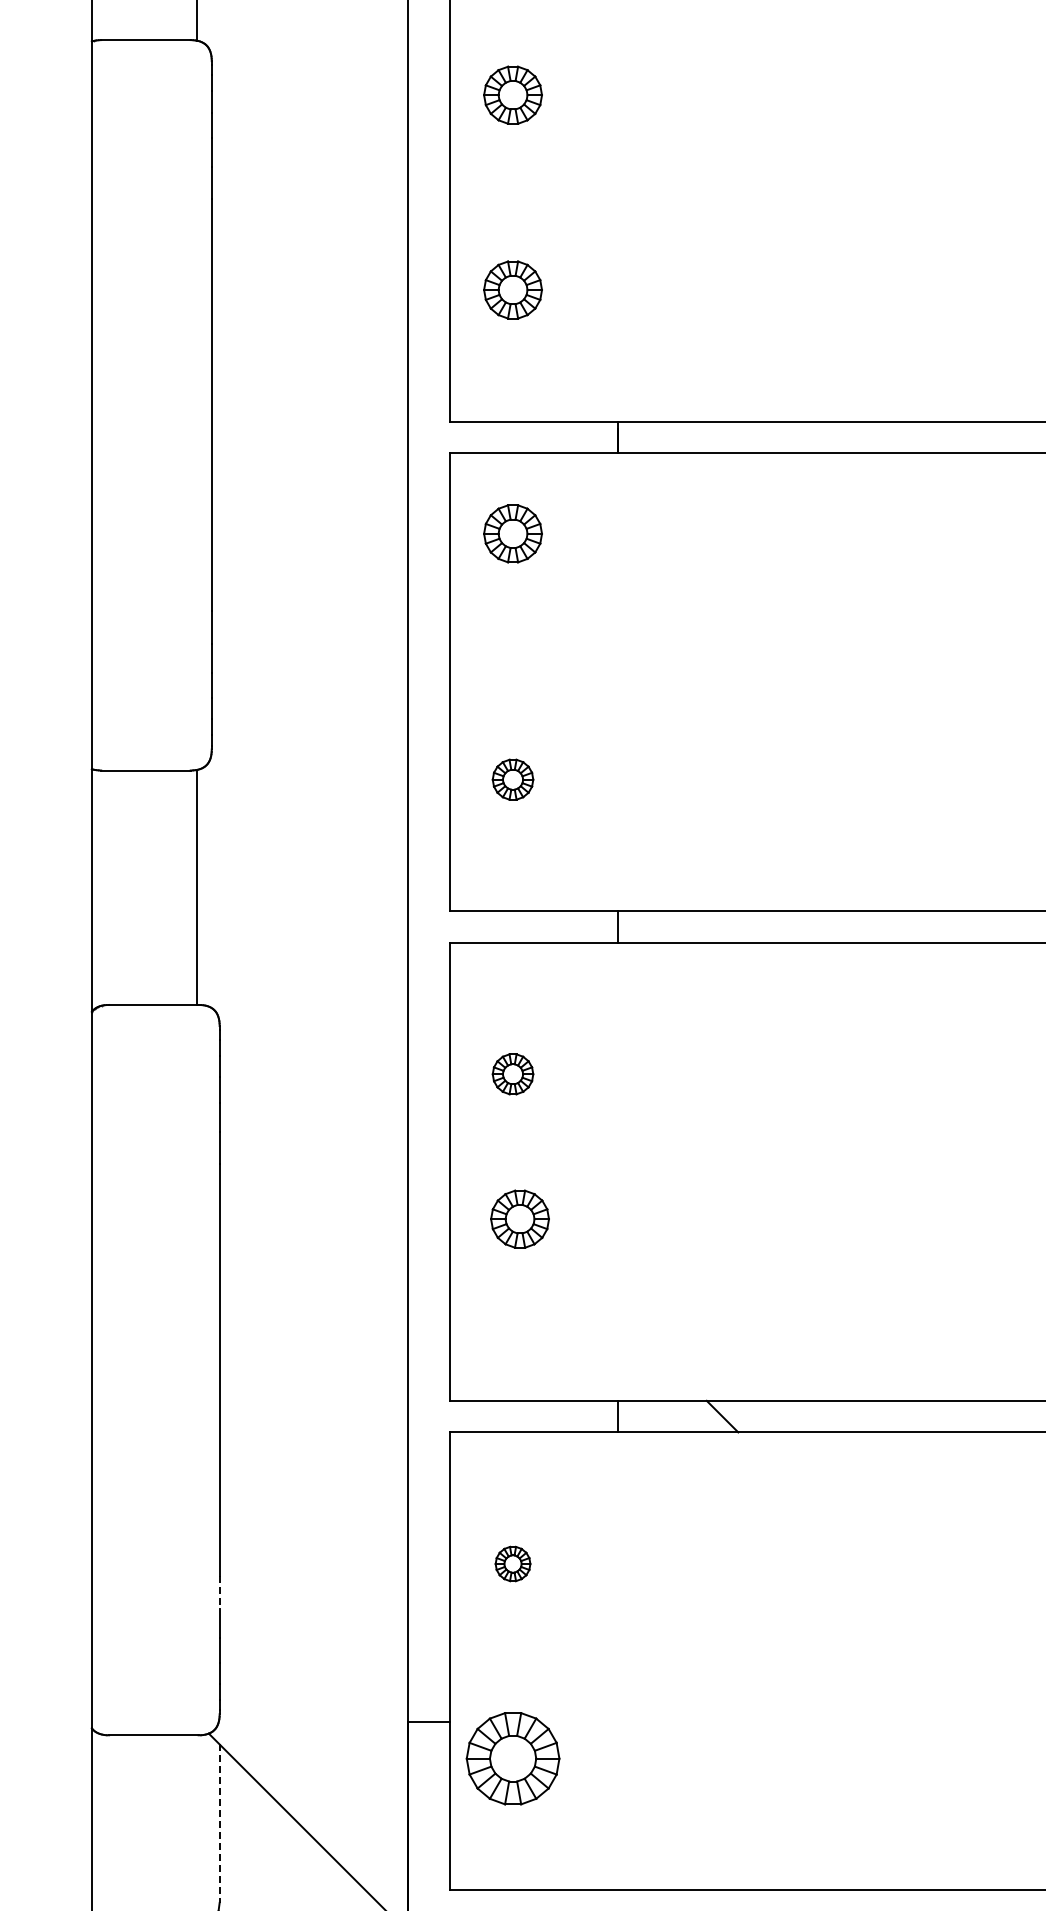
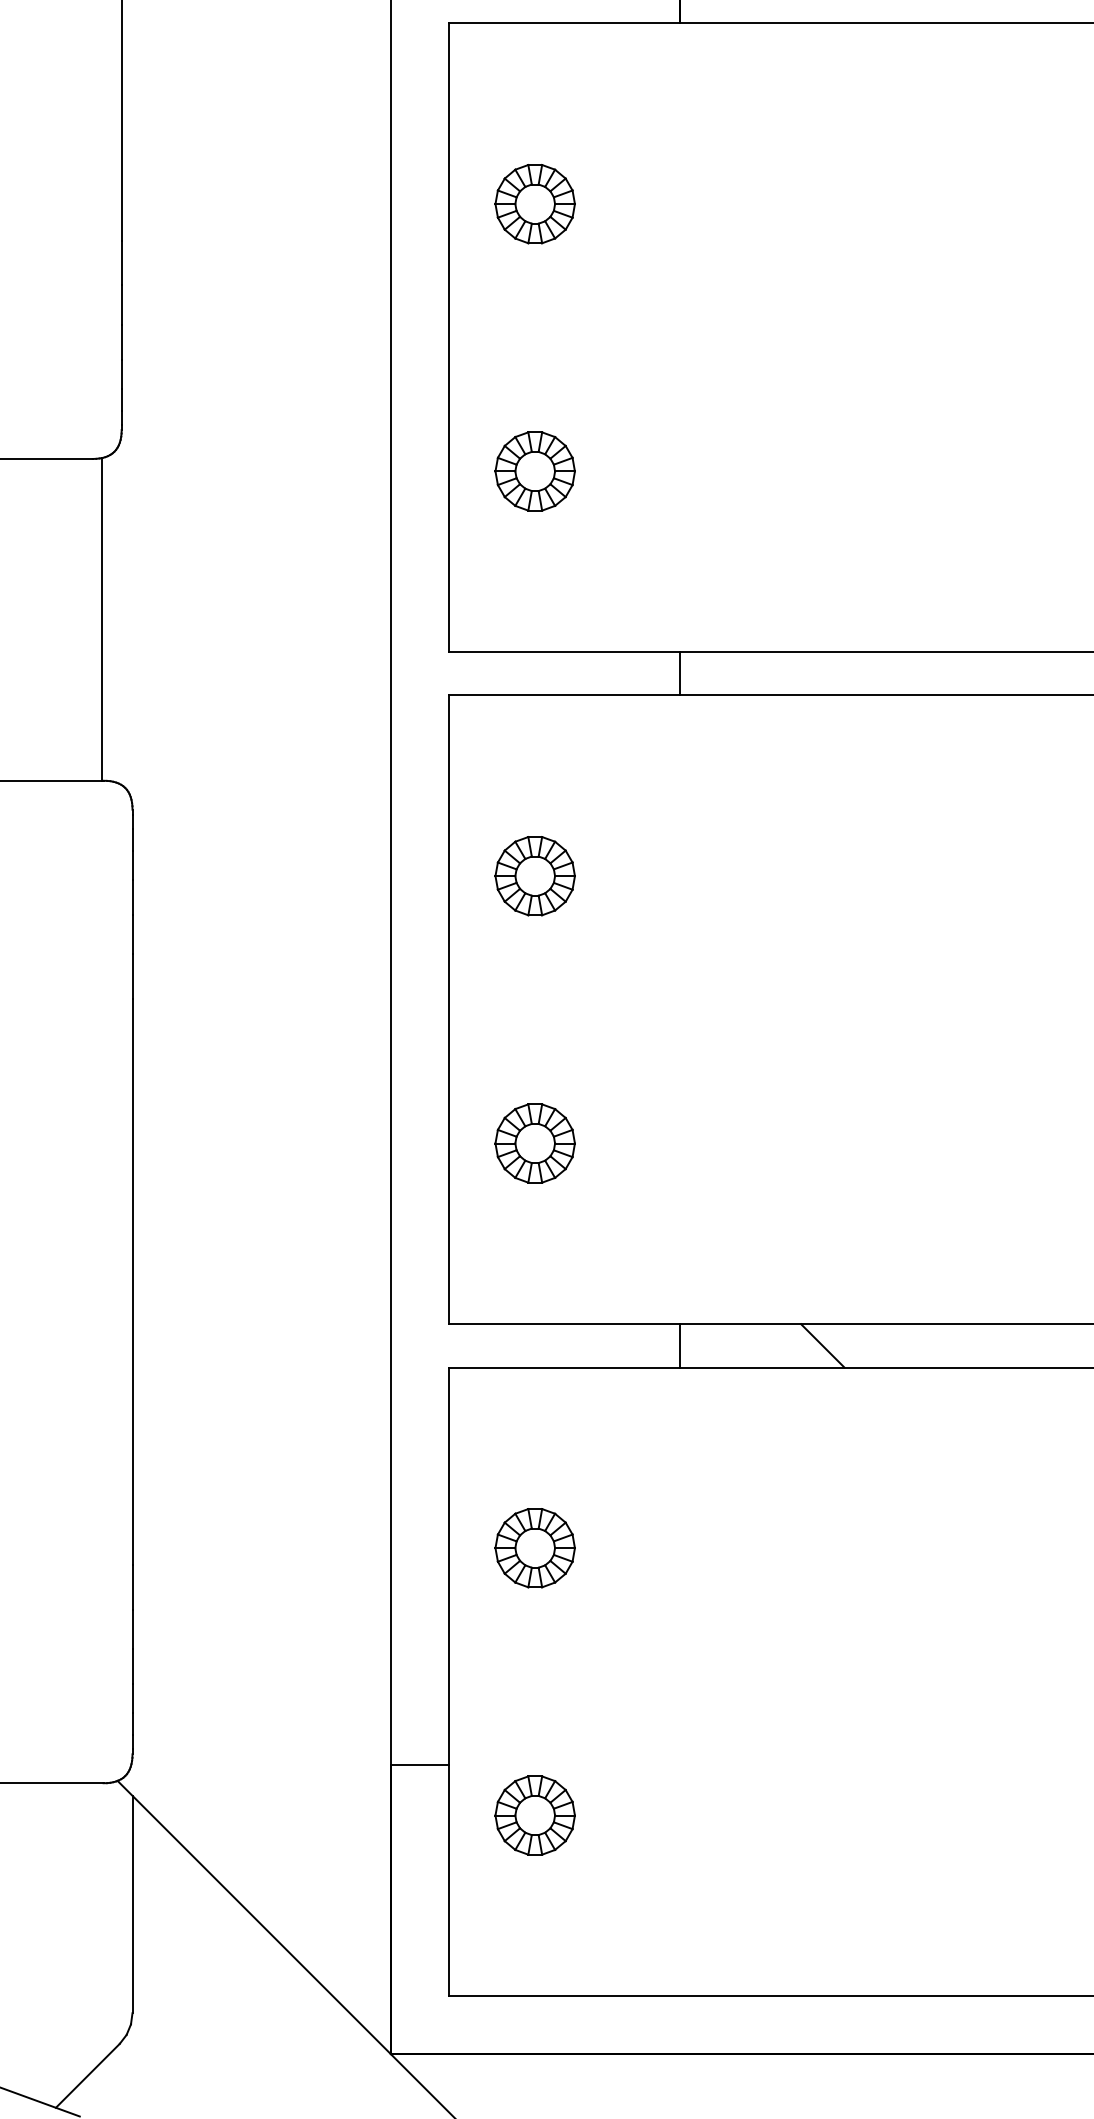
part: (512, 533) -> (534, 203), moved
part: (512, 779) -> (534, 471), size x1.43
part: (512, 1073) -> (534, 874), size x1.43
part: (519, 1218) -> (534, 1142), moved
part: (512, 1563) -> (534, 1547), size x1.67
line: (219, 1593) -> (132, 1588), dashed -> solid
part: (512, 1758) -> (534, 1815), size x0.62
line: (219, 1824) -> (132, 1905), dashed -> solid

